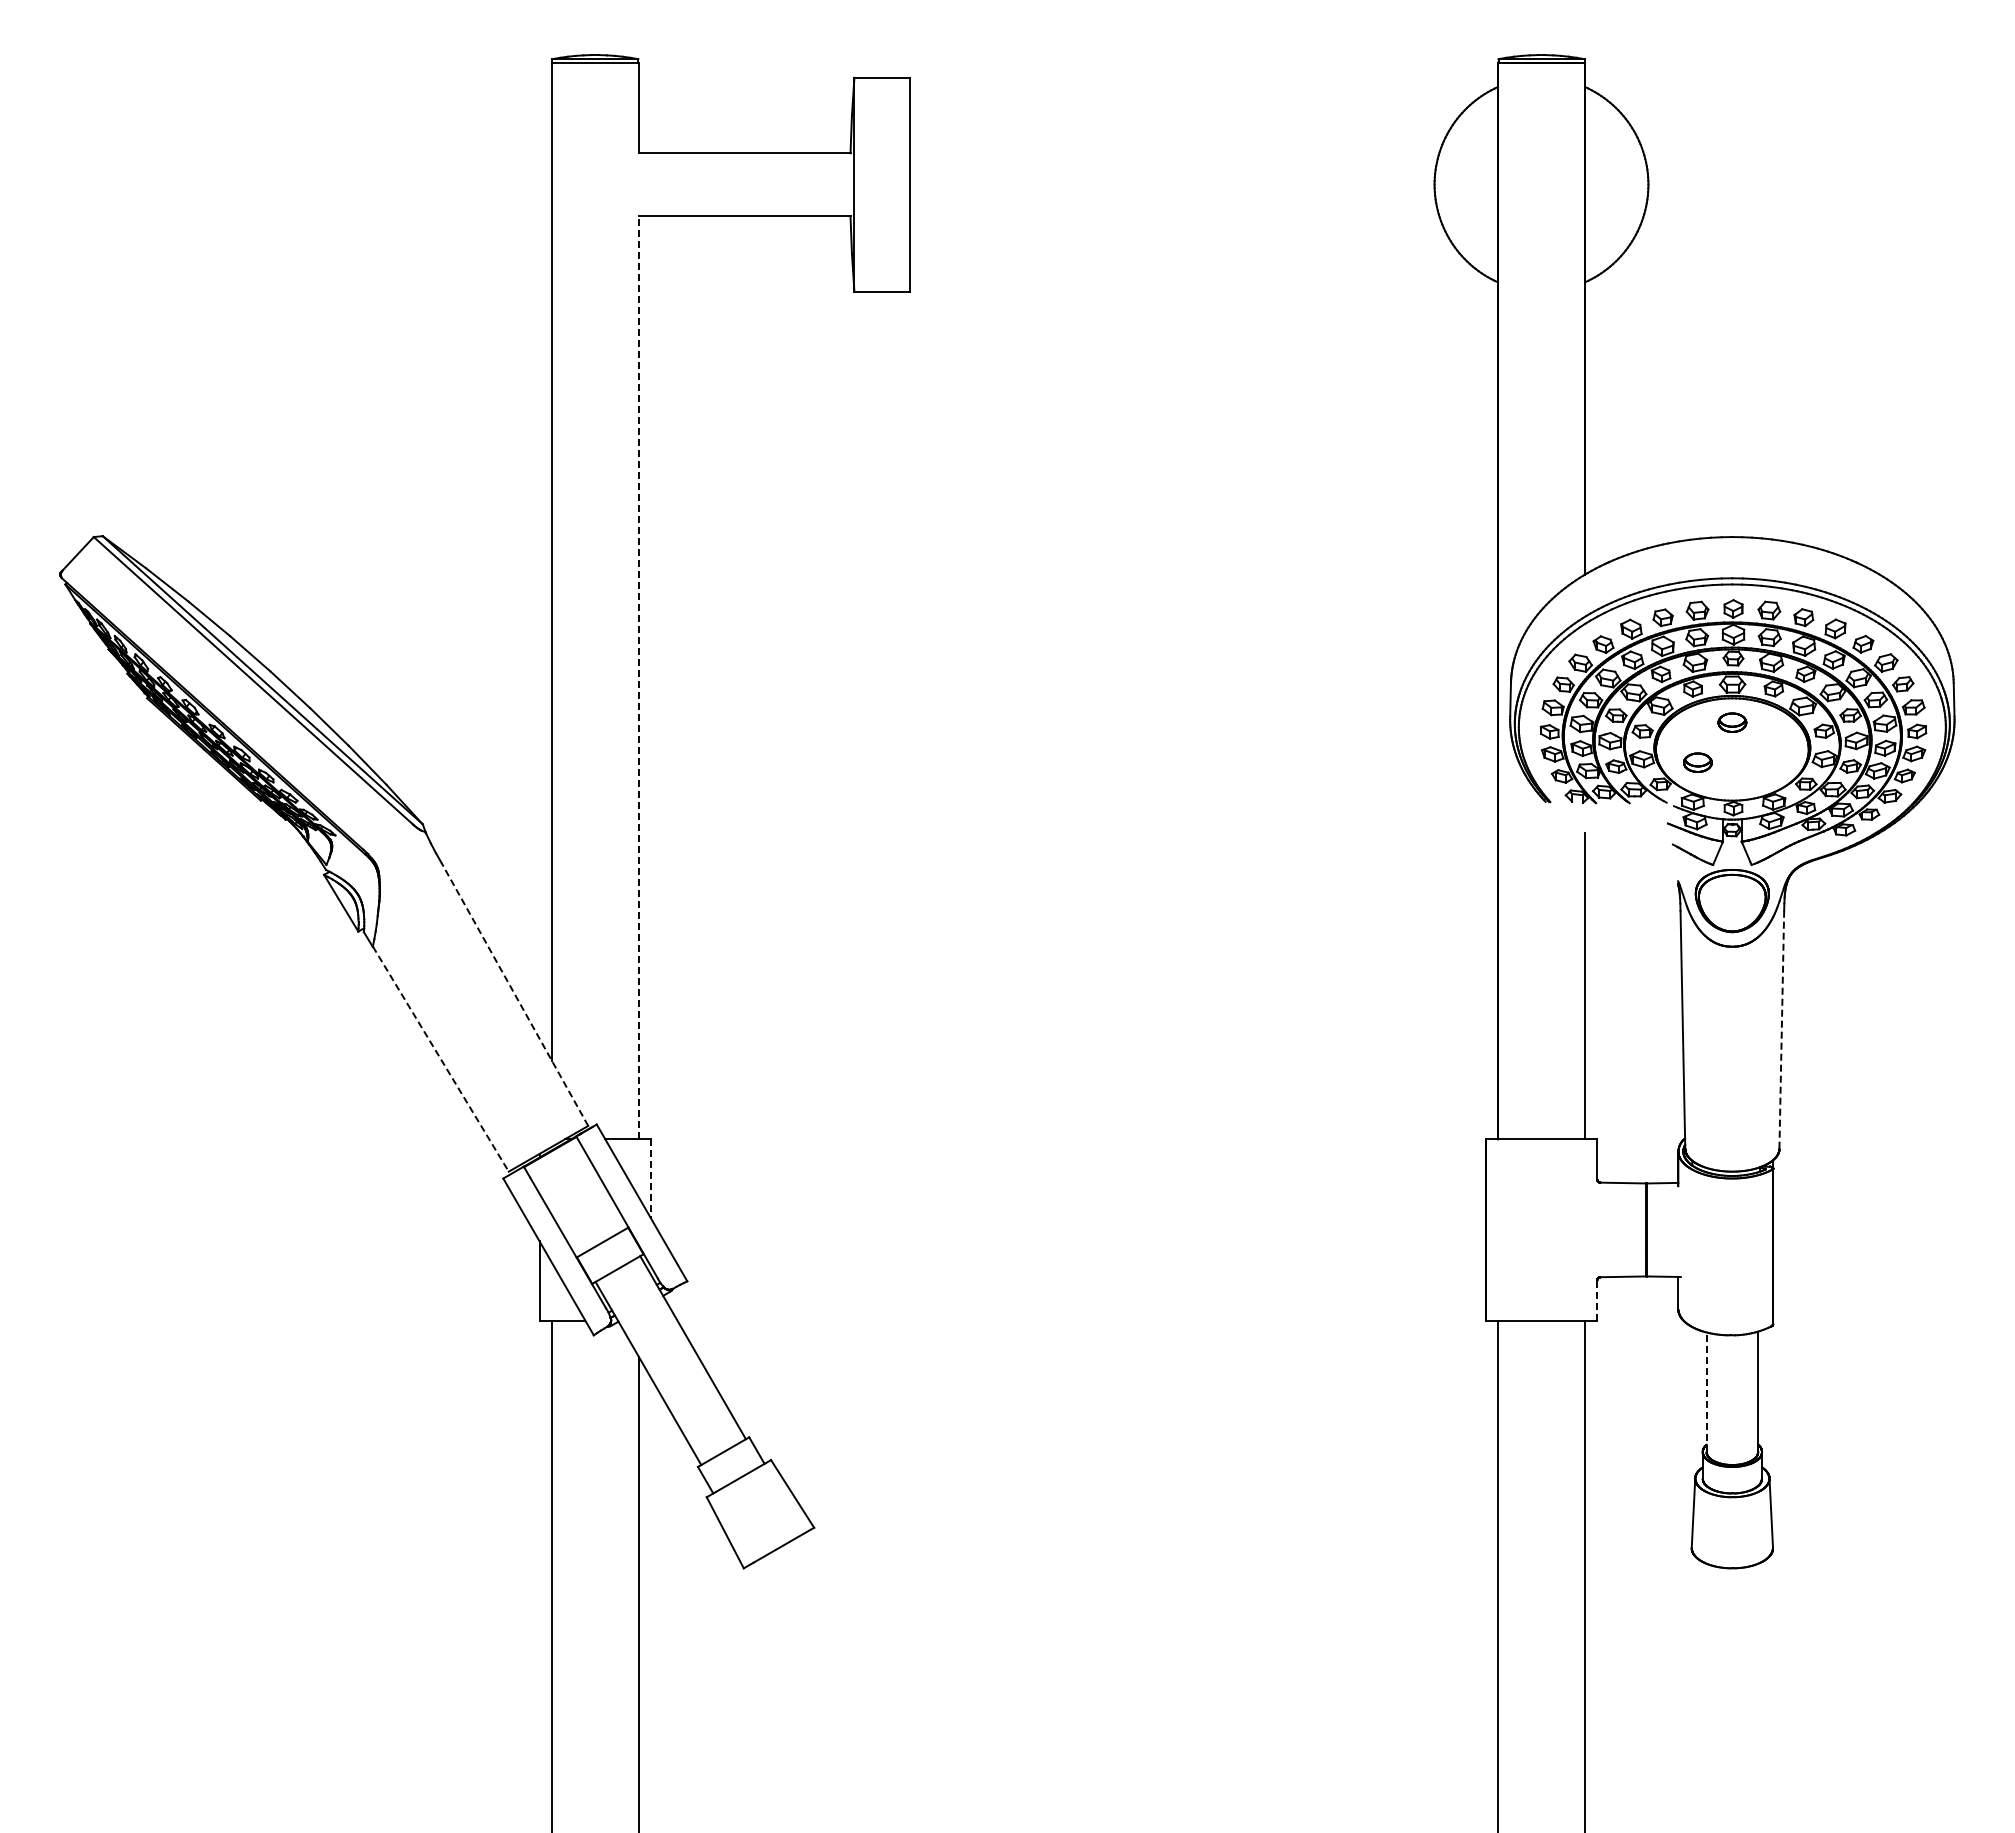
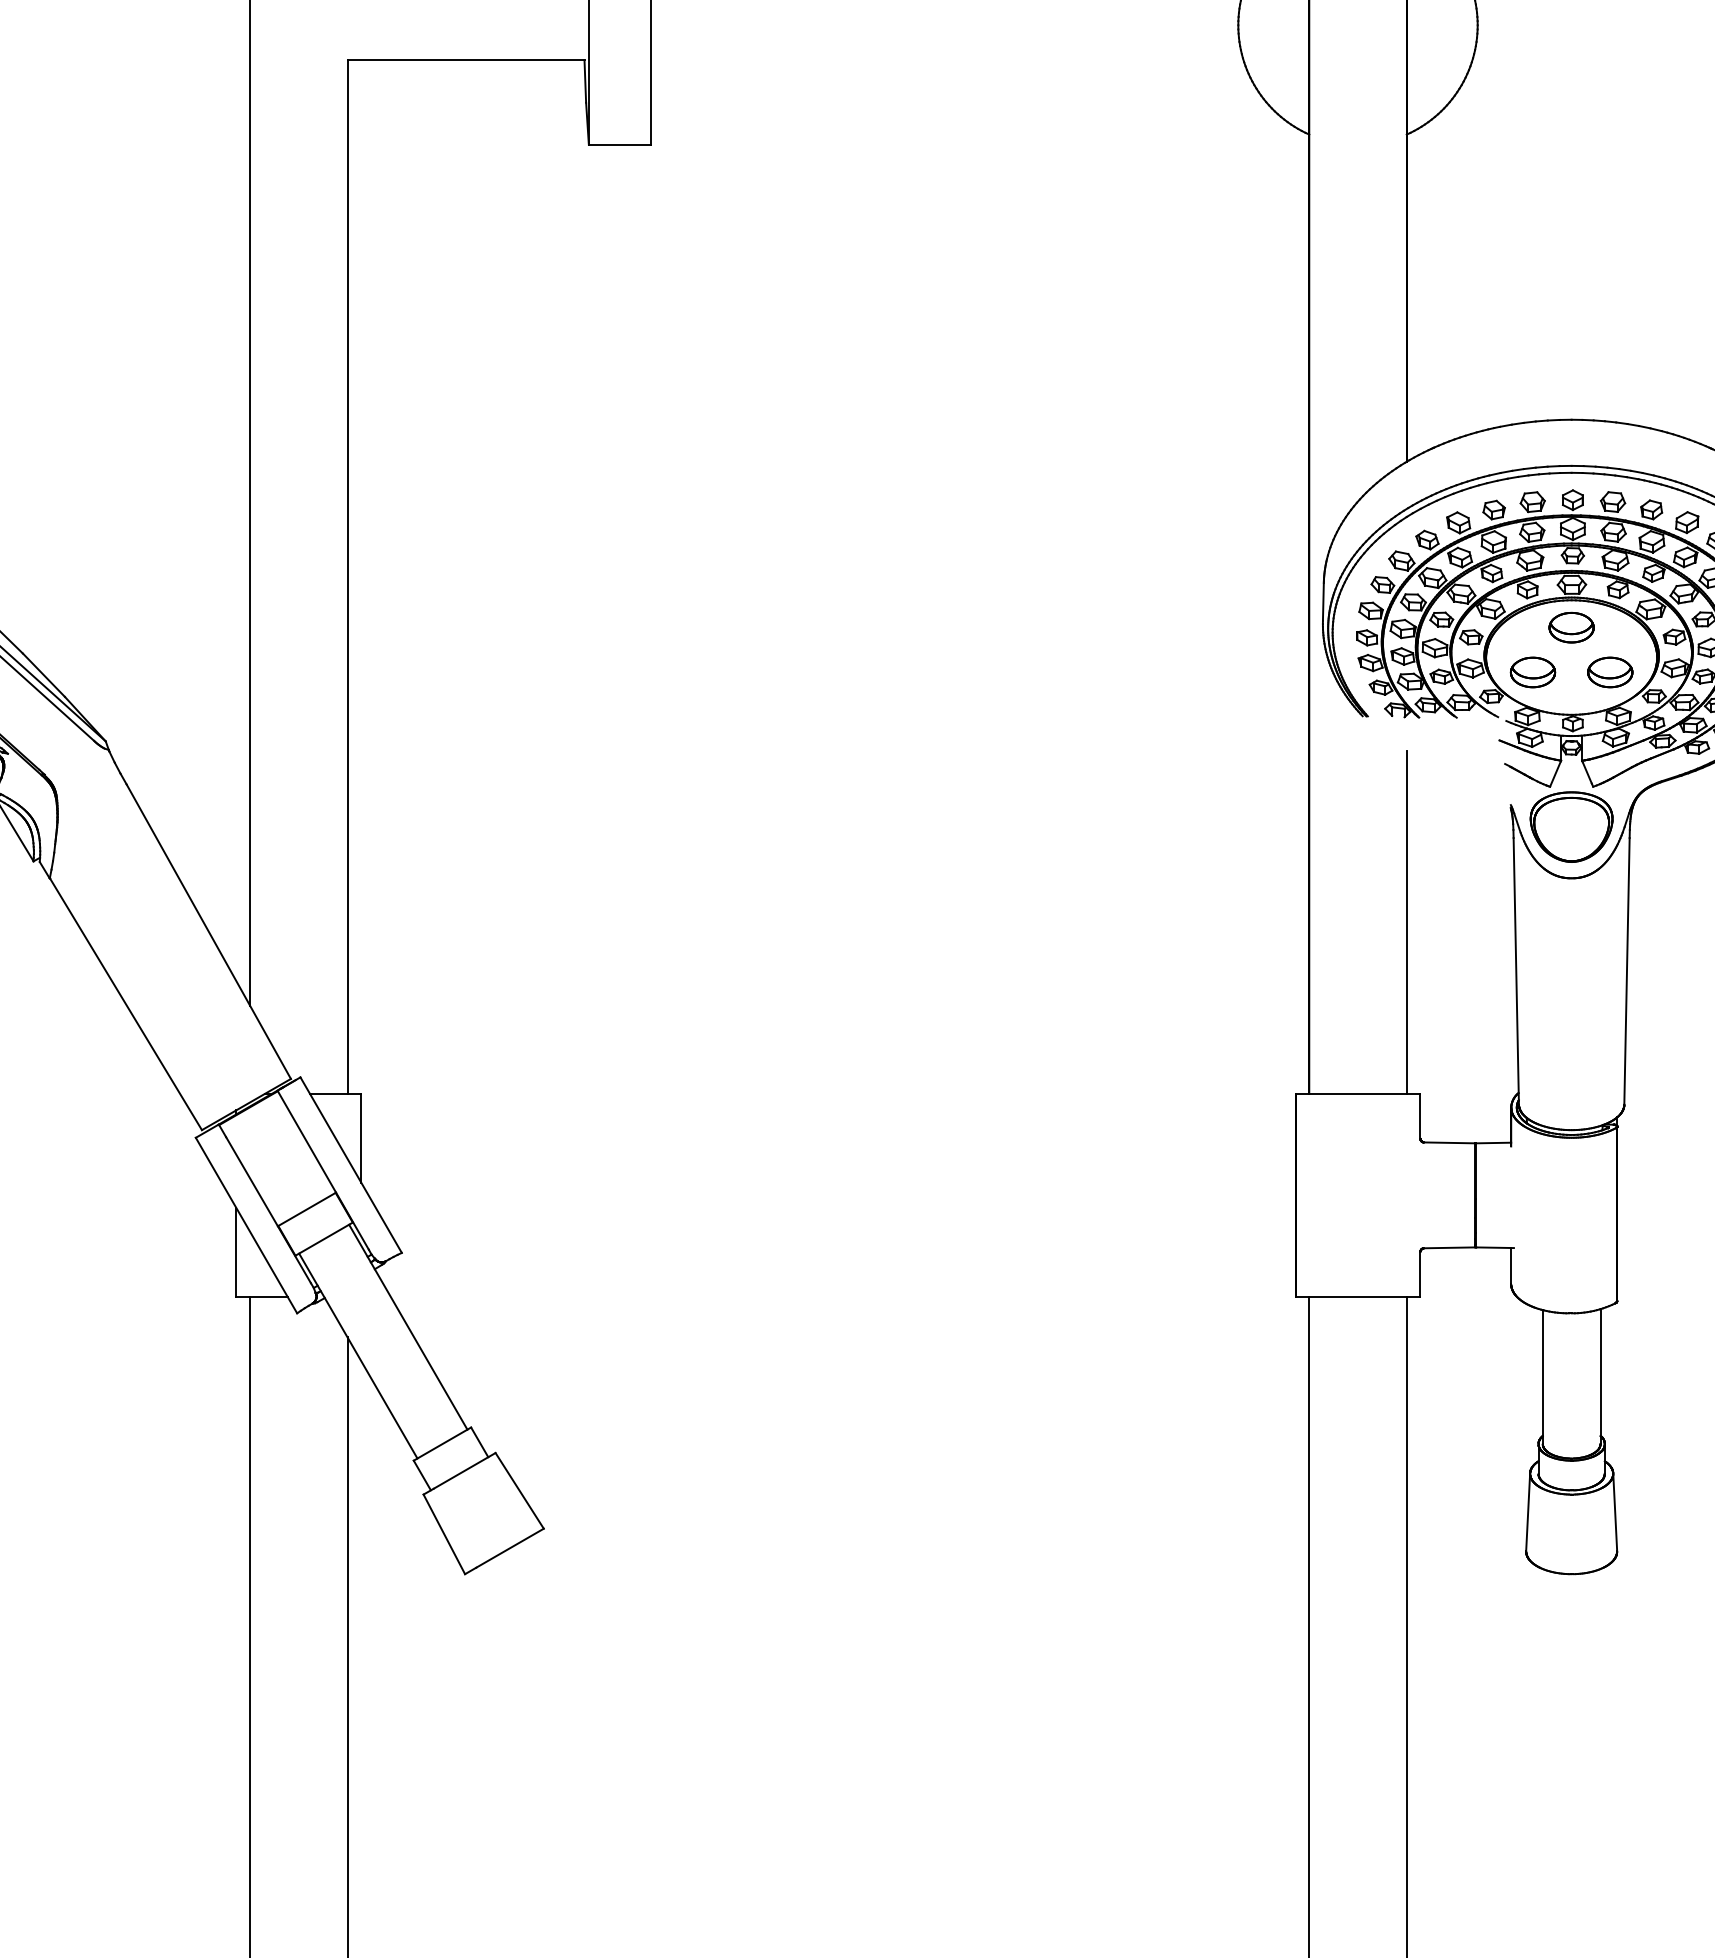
line: (638, 677) -> (347, 576), dashed -> solid
part: (1732, 722) -> (1571, 627), size x1.43
part: (1697, 762) -> (1532, 672), size x1.43
part: (1766, 762) -> (1609, 672), added
line: (514, 994) -> (208, 931), dashed -> solid
line: (1781, 1030) -> (1626, 972), dashed -> solid
line: (441, 1059) -> (126, 1004), dashed -> solid
line: (651, 1178) -> (361, 1137), dashed -> solid
line: (1597, 1300) -> (1420, 1274), dashed -> solid
line: (1706, 1392) -> (1542, 1377), dashed -> solid

